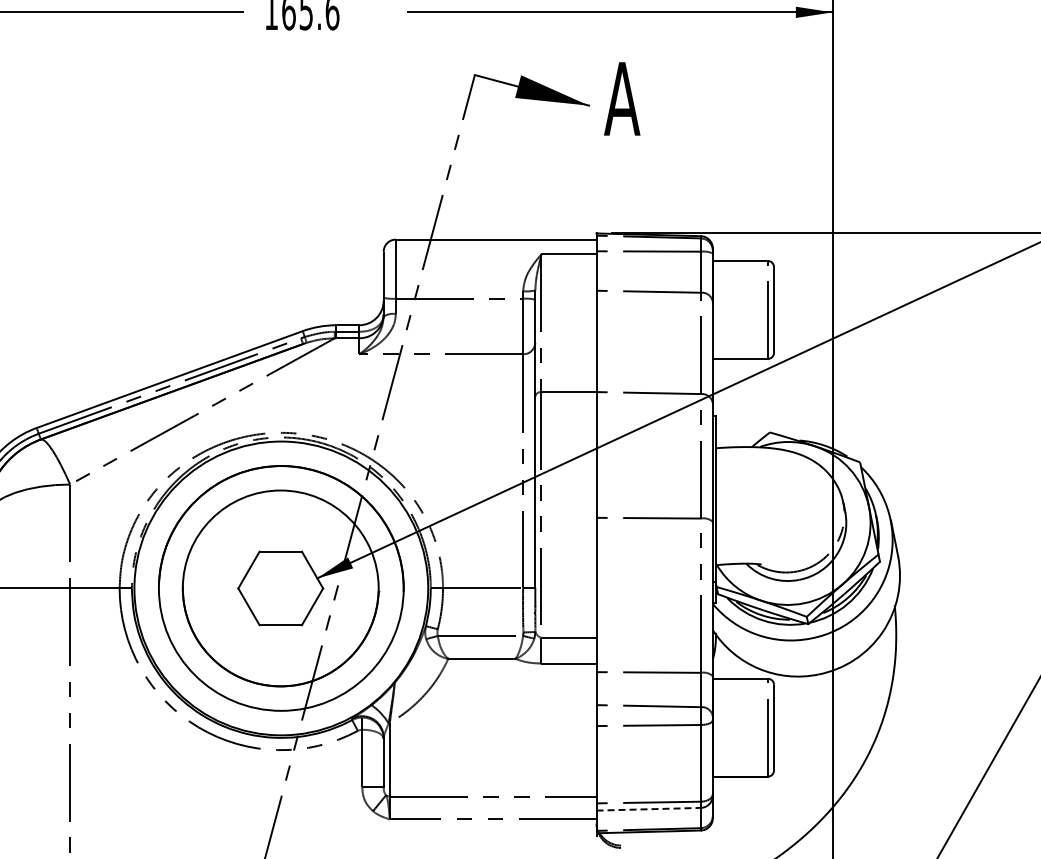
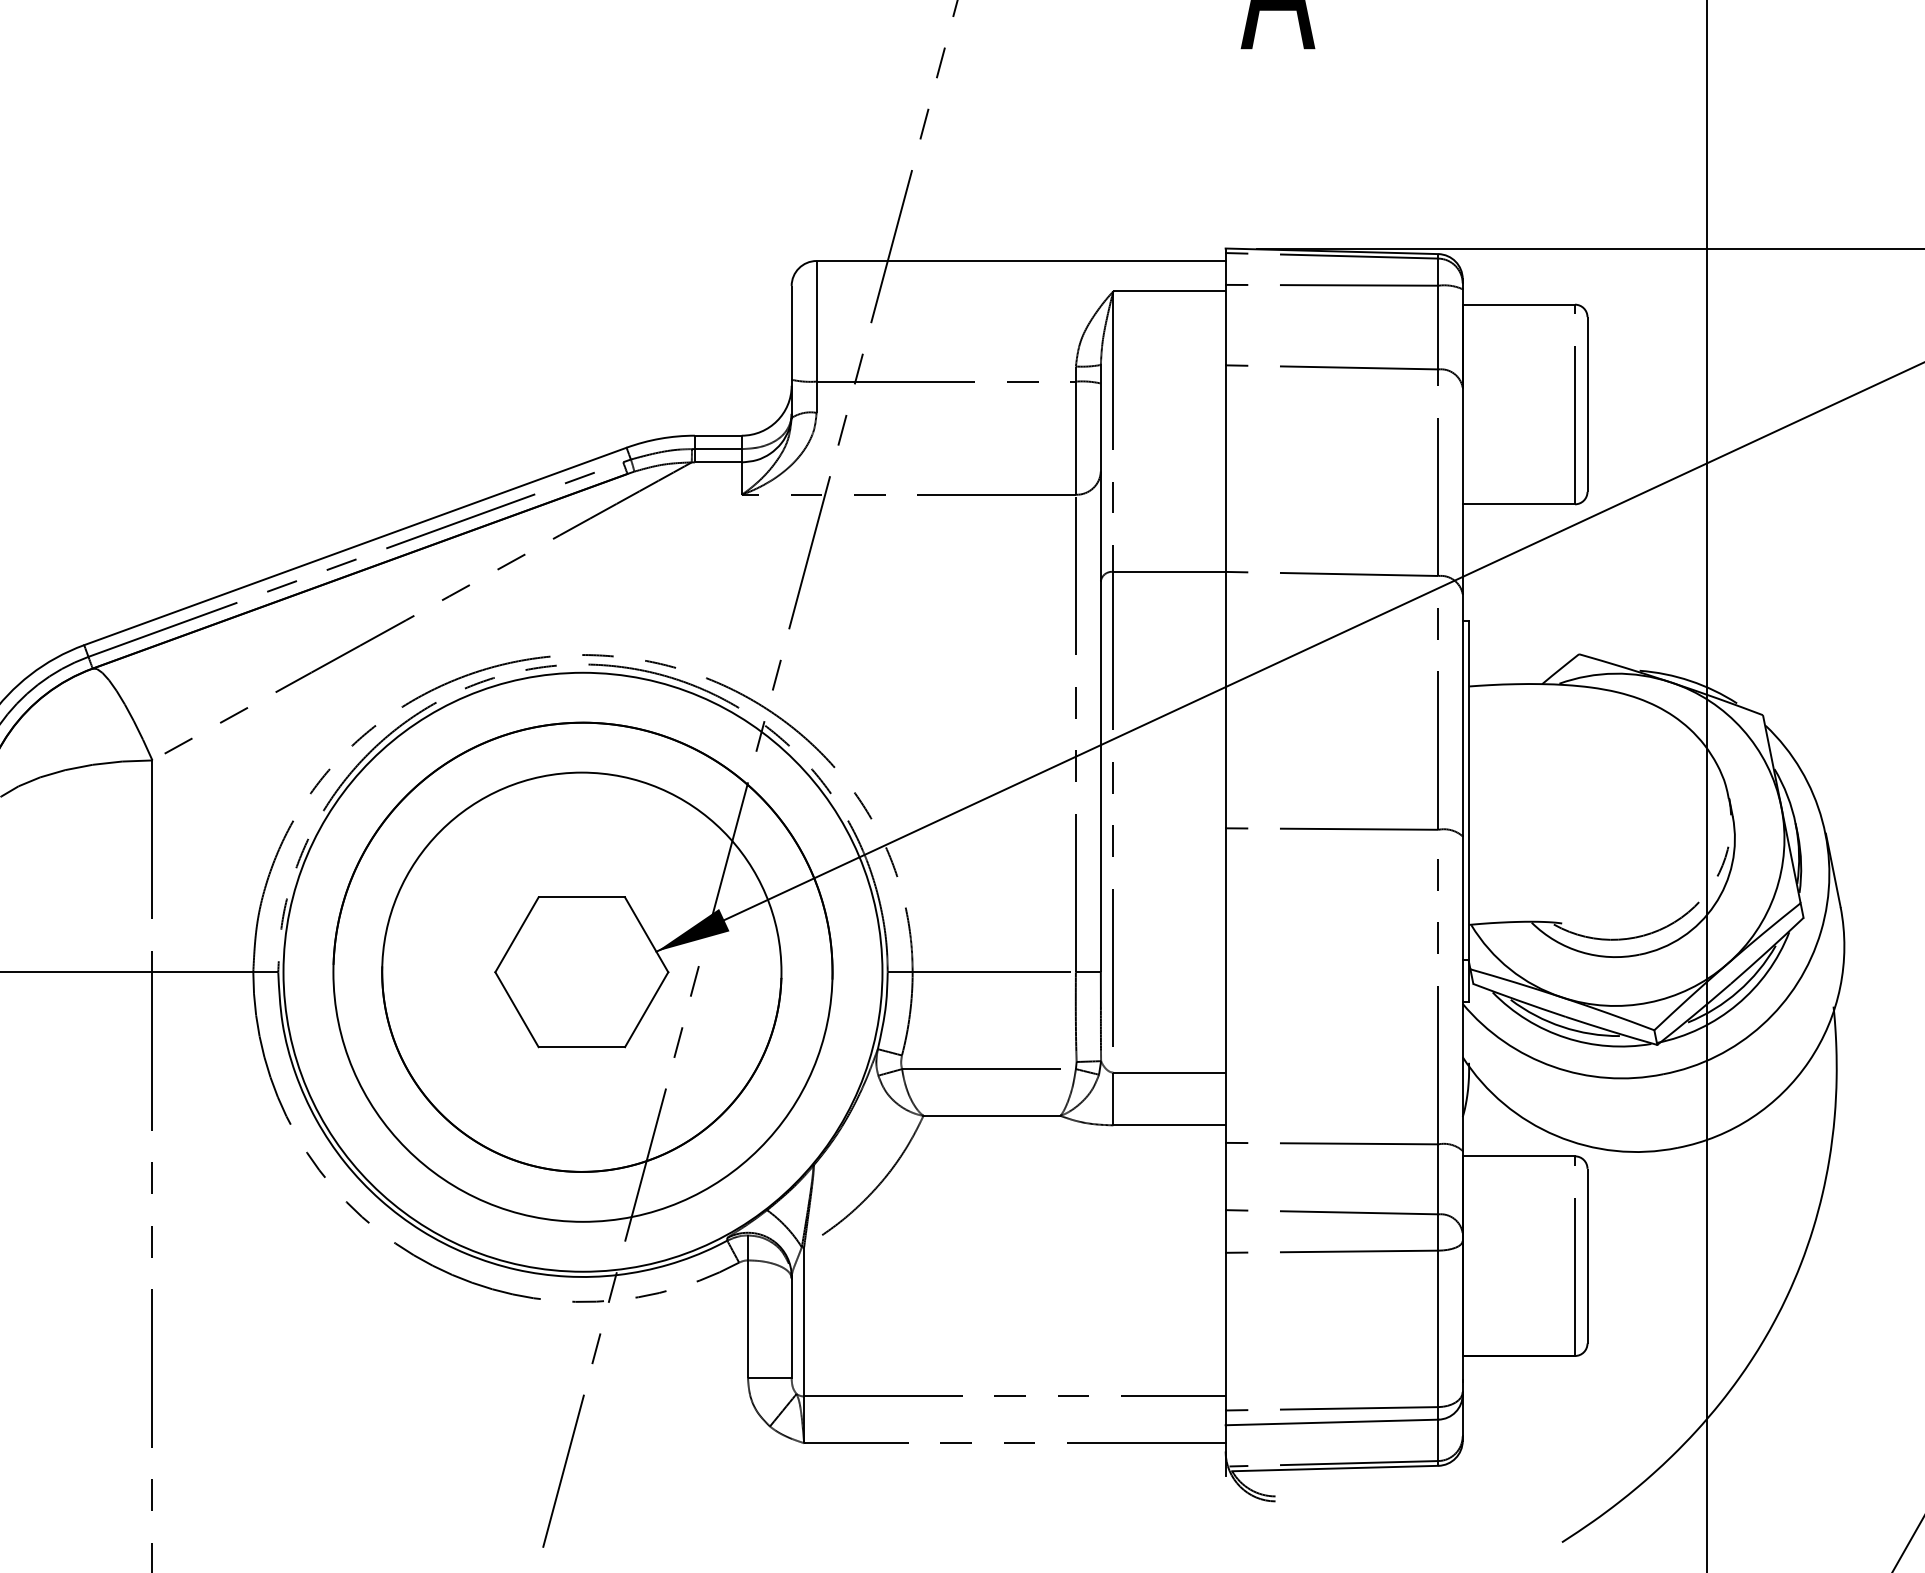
line: (649, 809) -> (1333, 1422), dashed -> solid

